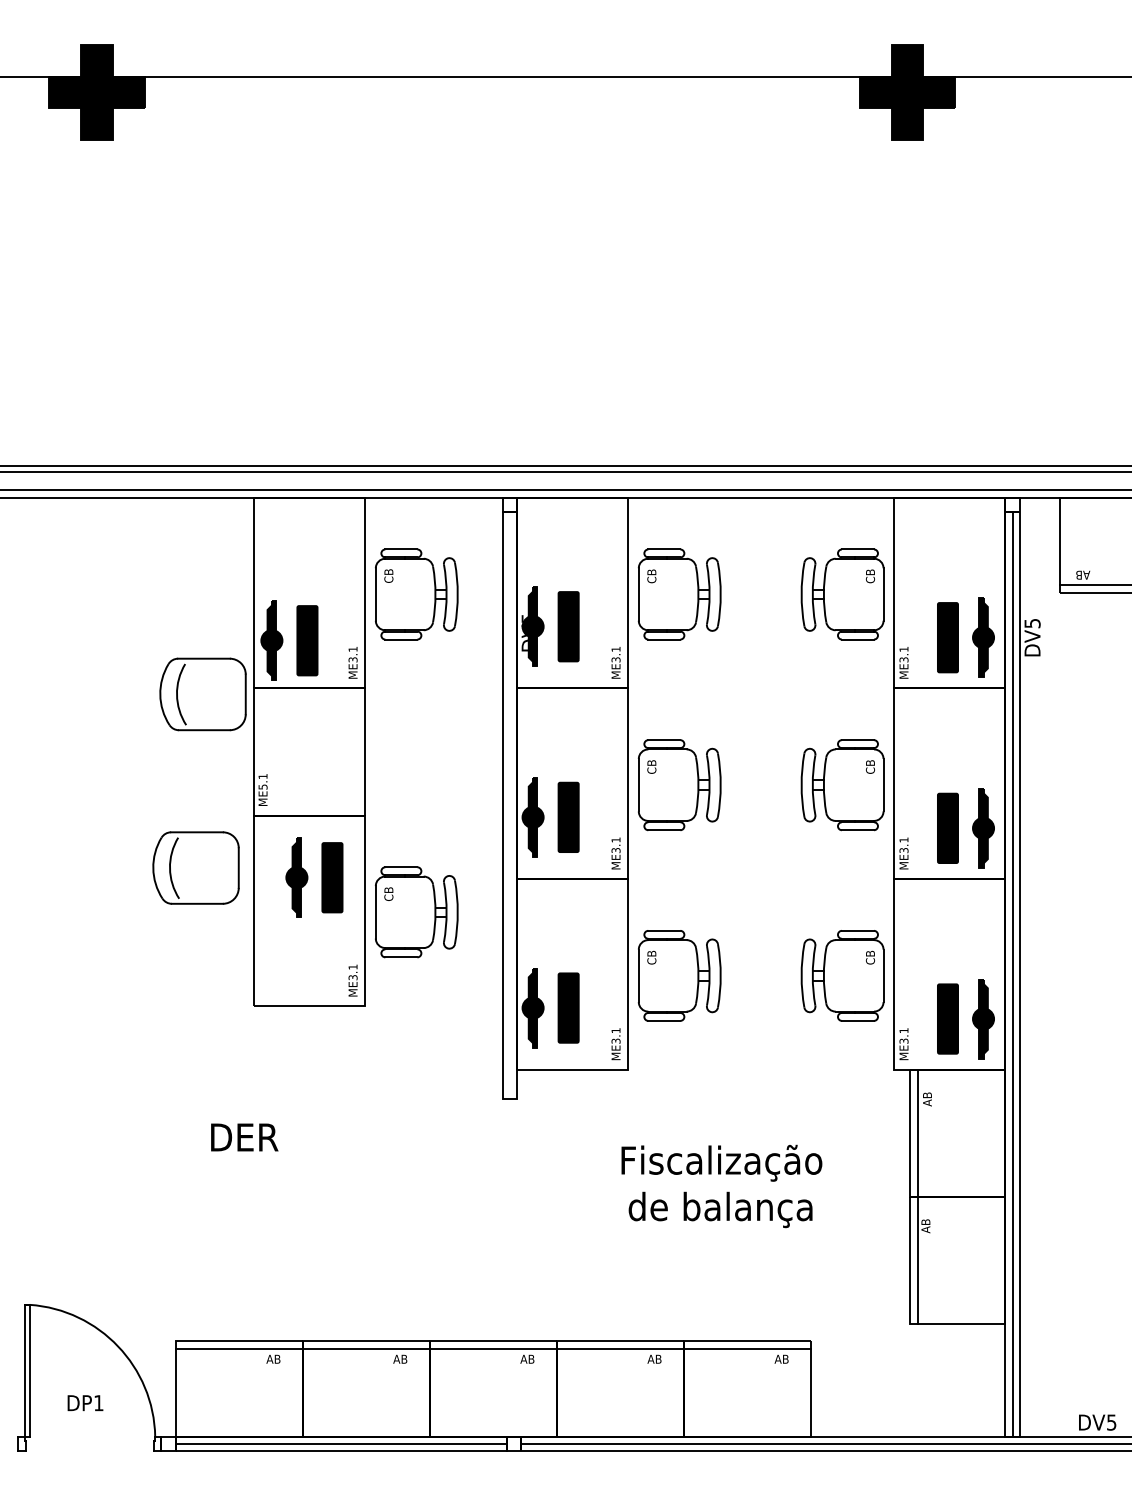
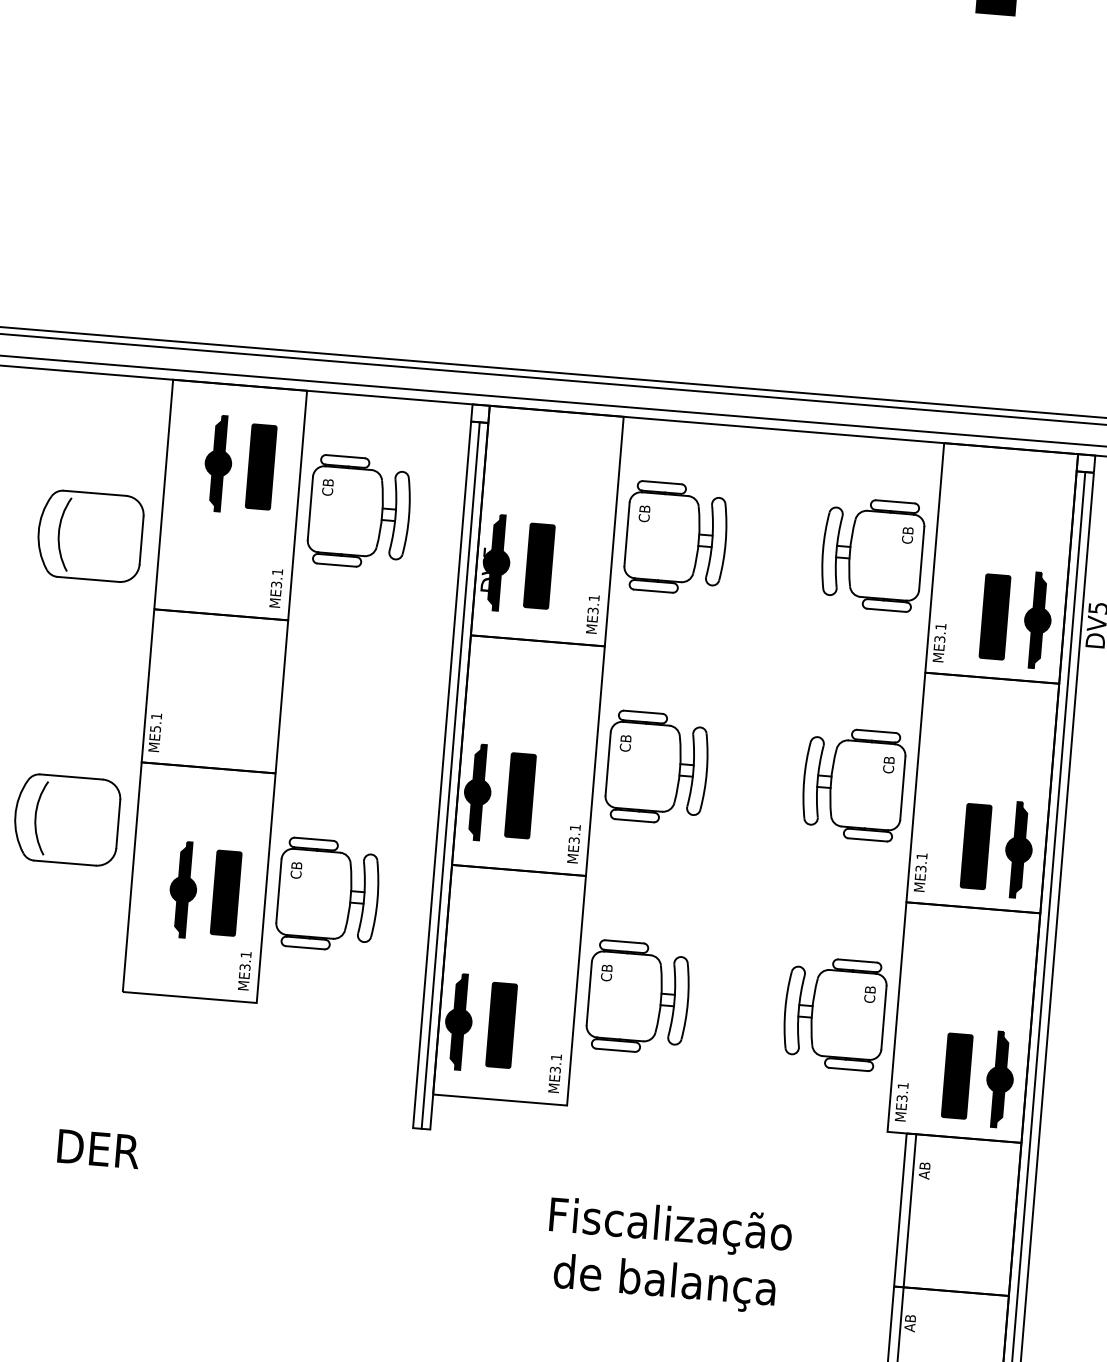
part: (289, 640) -> (239, 464), moved
part: (202, 694) -> (89, 536), moved
line: (509, 805) -> (450, 775), added
part: (314, 877) -> (204, 891), moved

